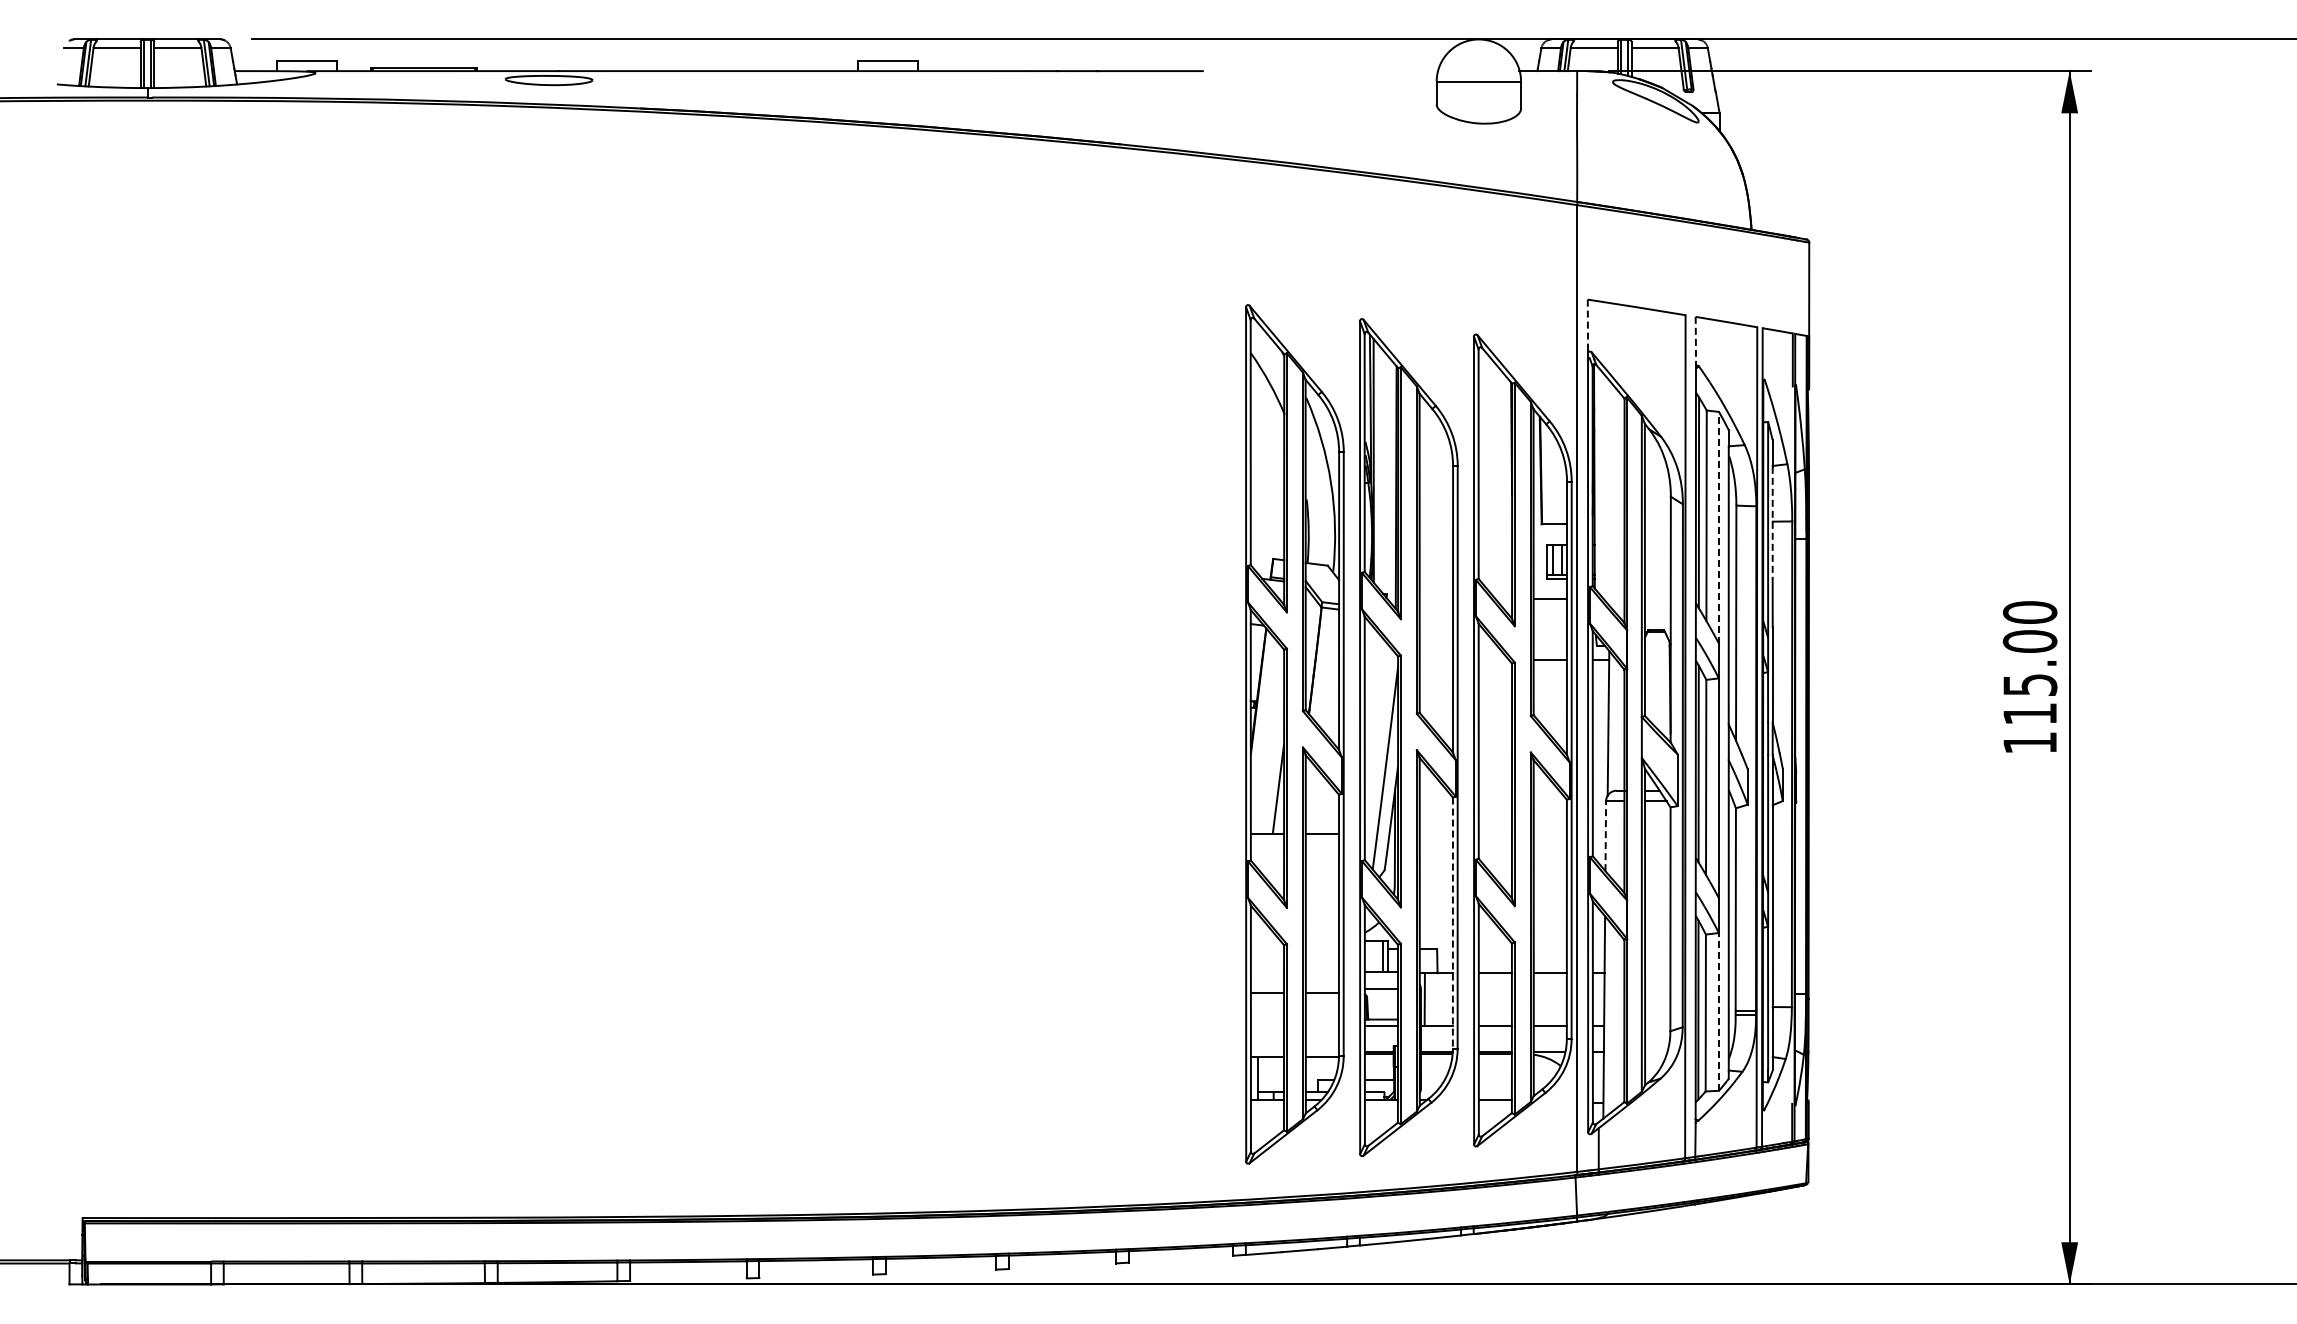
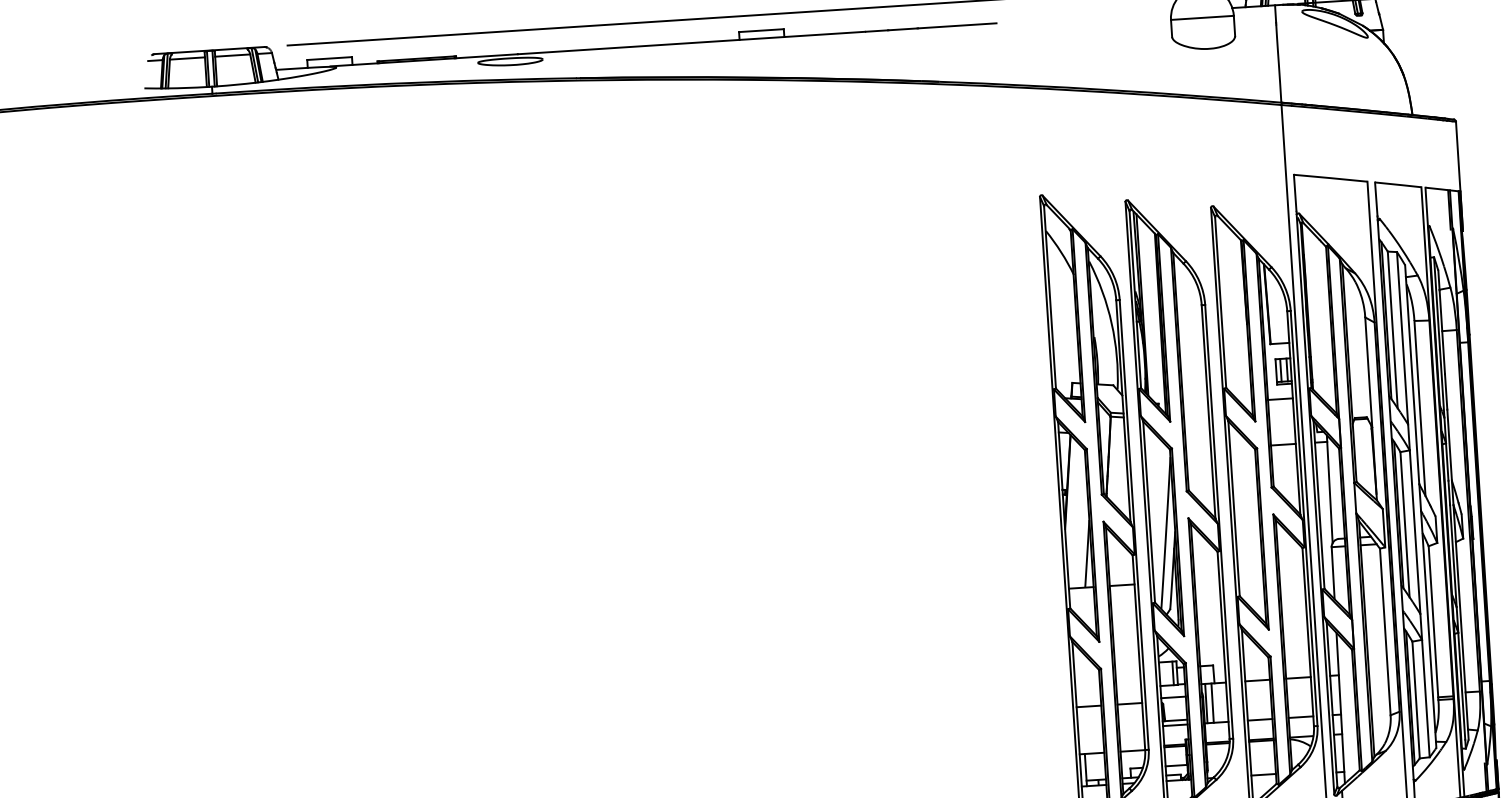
line: (1587, 324) -> (1294, 193), dashed -> solid
line: (1695, 339) -> (1376, 199), dashed -> solid
line: (1772, 523) -> (1442, 332), dashed -> solid
line: (1719, 527) -> (1402, 338), dashed -> solid
line: (1605, 836) -> (1332, 573), dashed -> solid
line: (1452, 923) -> (1223, 645), dashed -> solid
line: (1433, 999) -> (1212, 703), added
line: (1719, 1011) -> (1426, 698), dashed -> solid

